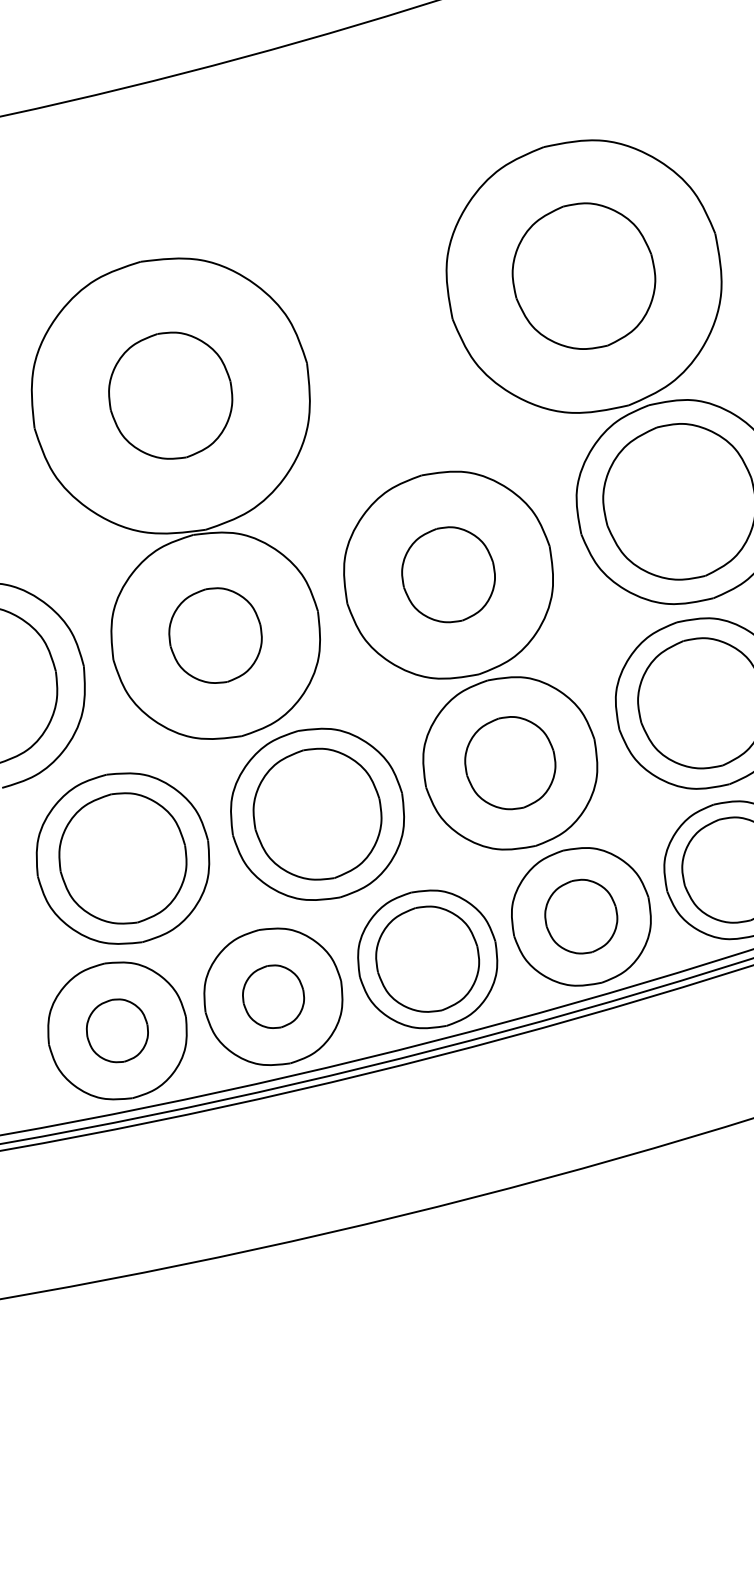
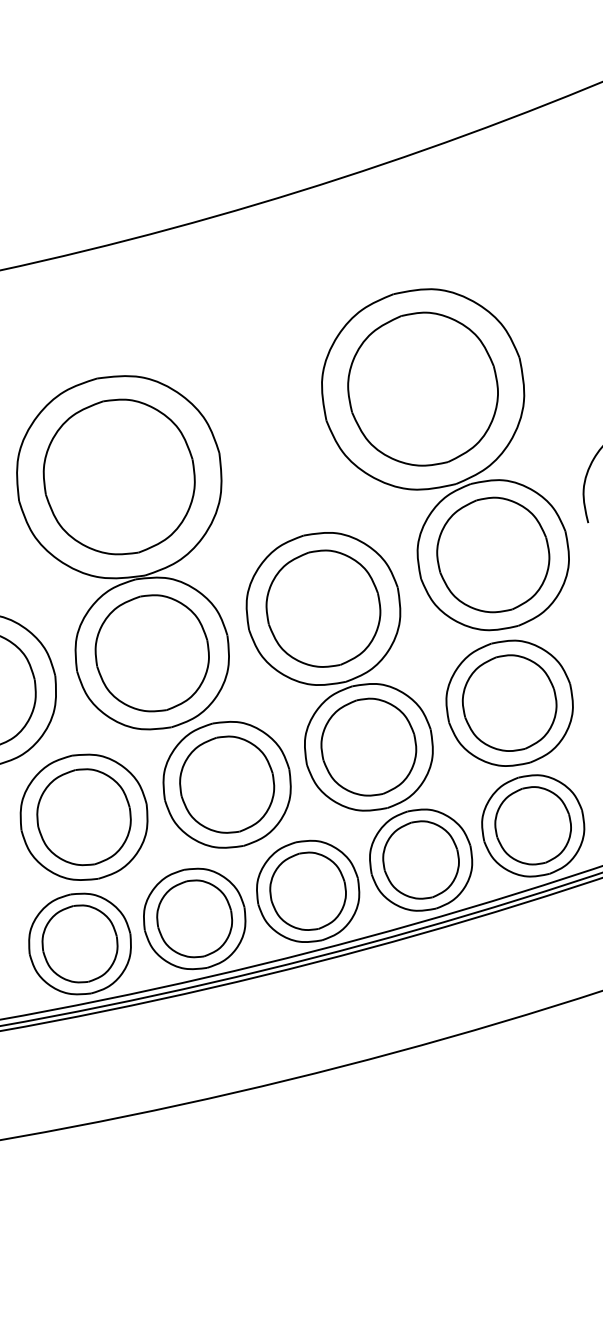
part: (583, 275) -> (422, 388), size x1.43
part: (169, 395) -> (118, 476), size x1.67
part: (448, 574) -> (323, 608), size x1.67
part: (214, 635) -> (151, 653), size x1.67
part: (509, 762) -> (368, 746), size x1.43
part: (580, 915) -> (420, 859), size x1.43
part: (273, 996) -> (194, 918), size x1.67
part: (116, 1030) -> (79, 943), size x1.67

